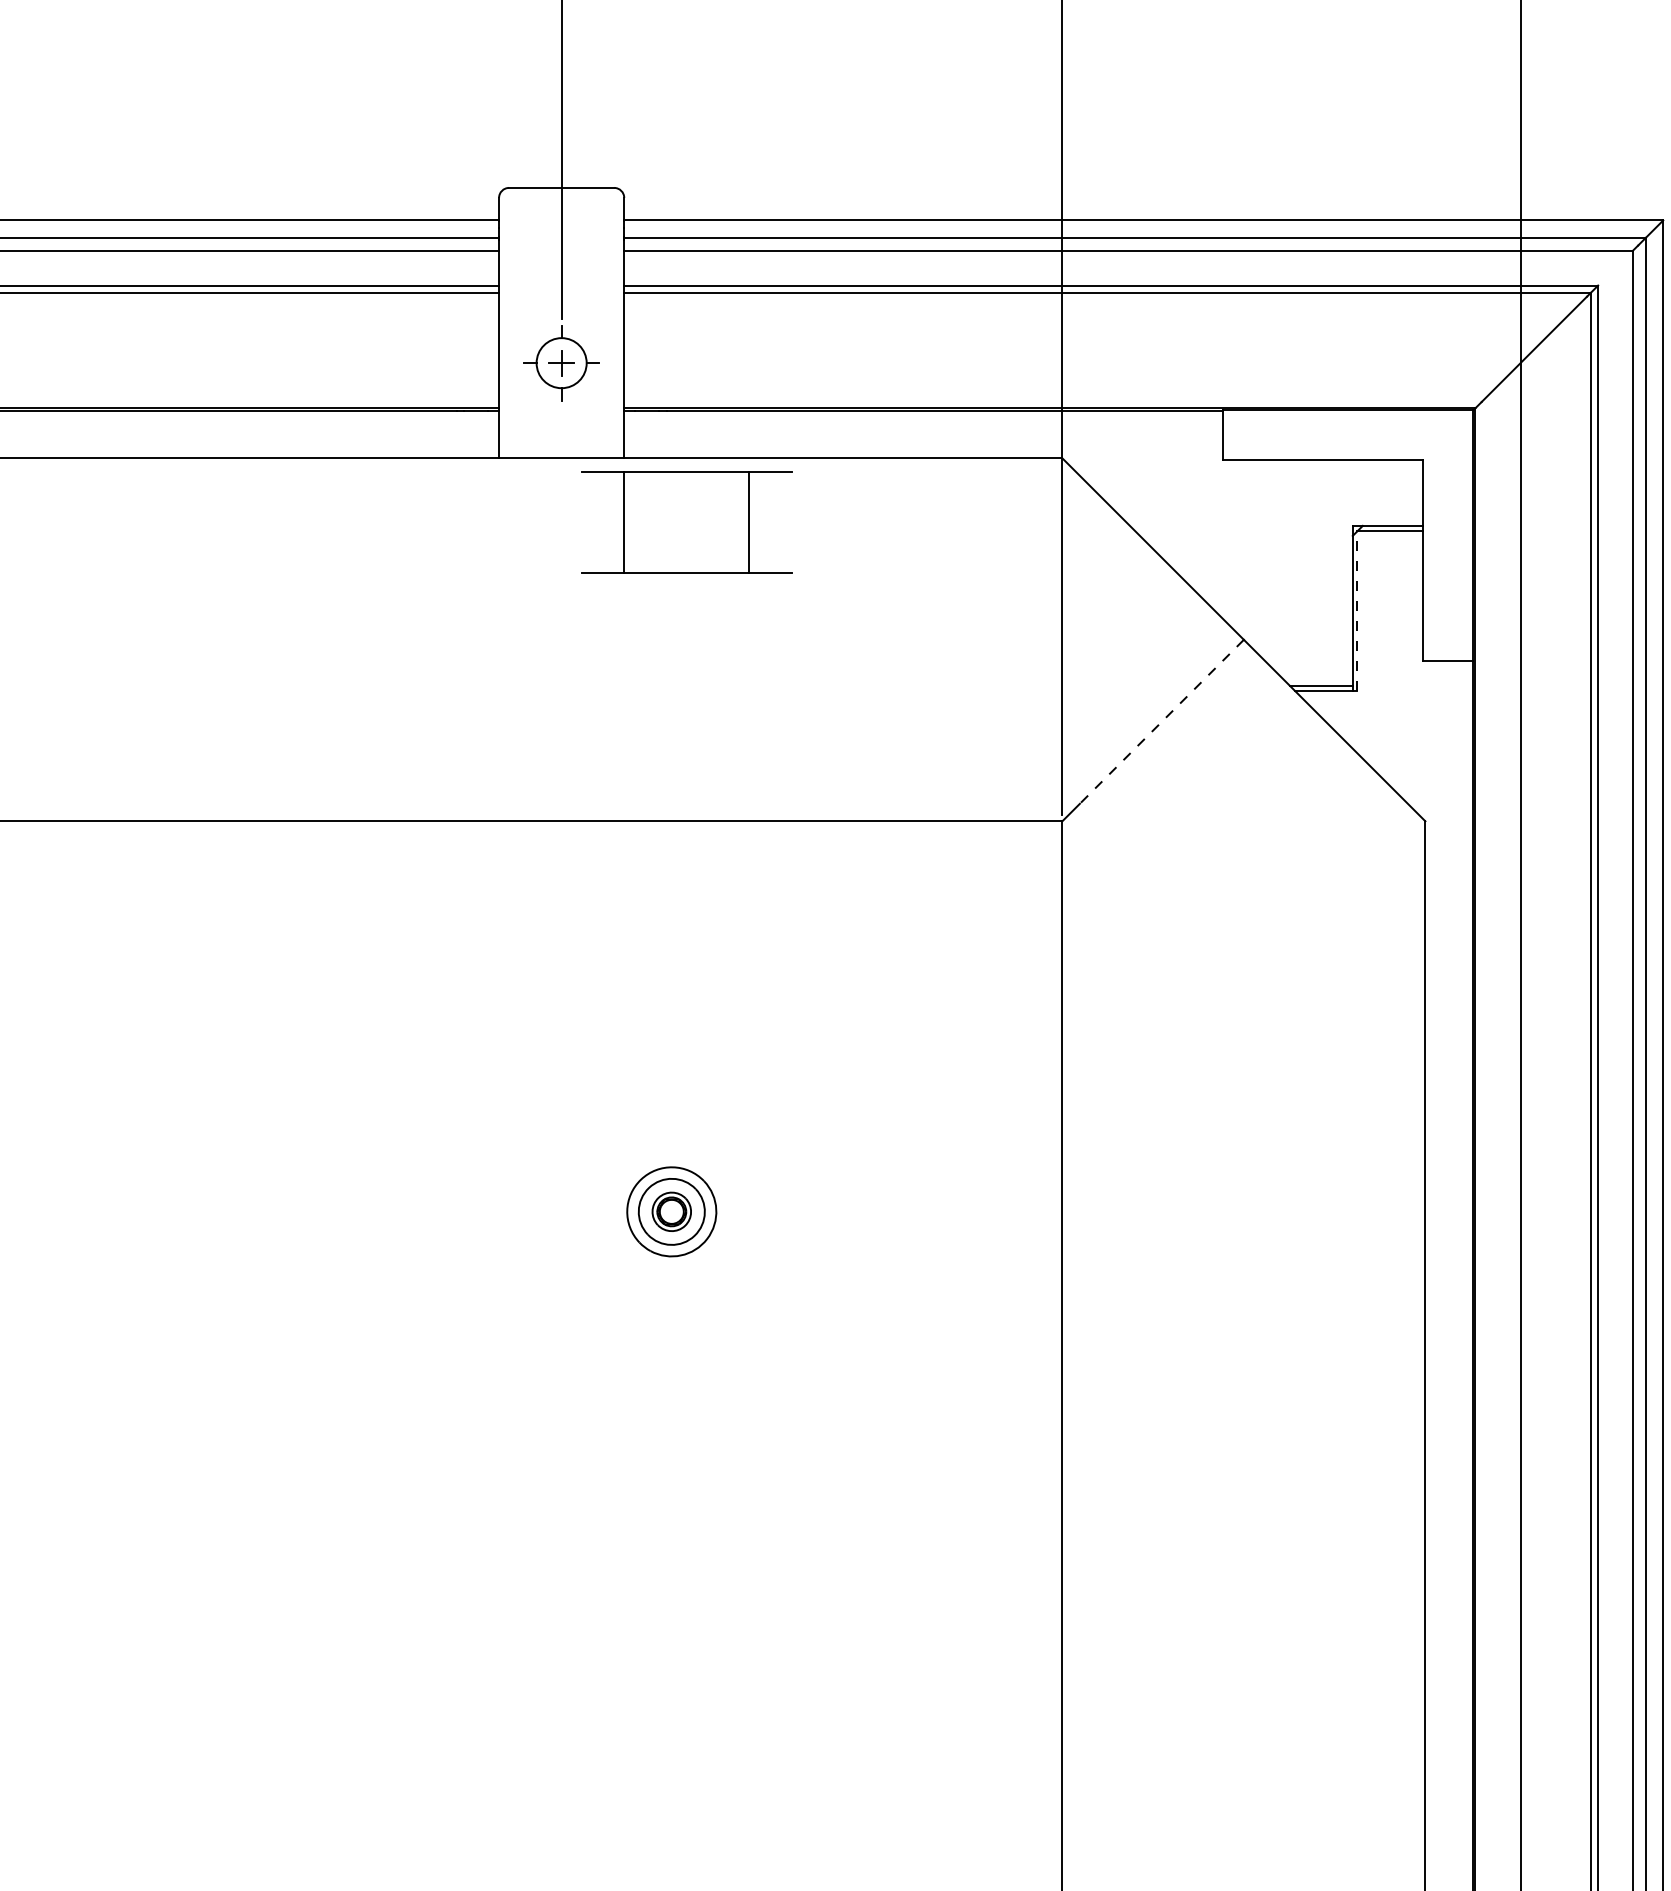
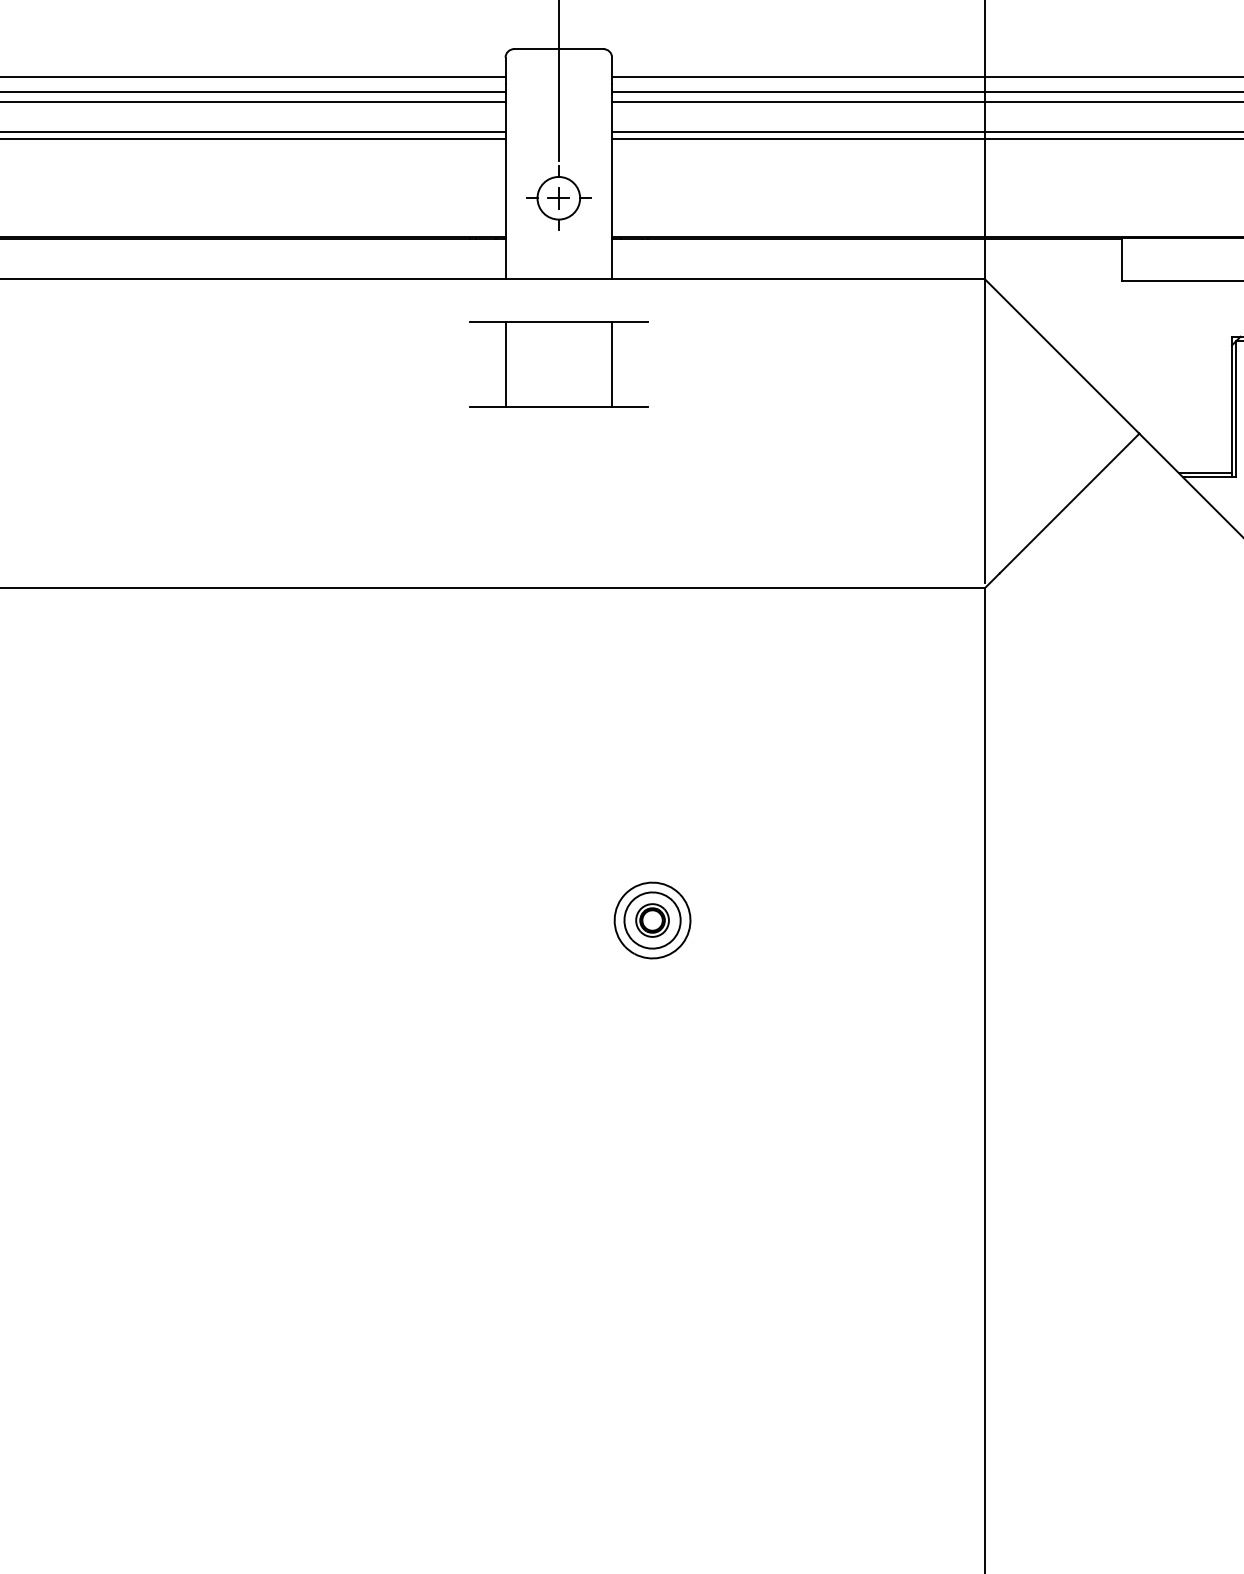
part: (686, 522) -> (558, 364), moved
line: (1357, 610) -> (1236, 408), dashed -> solid
line: (1161, 721) -> (1069, 503), dashed -> solid

